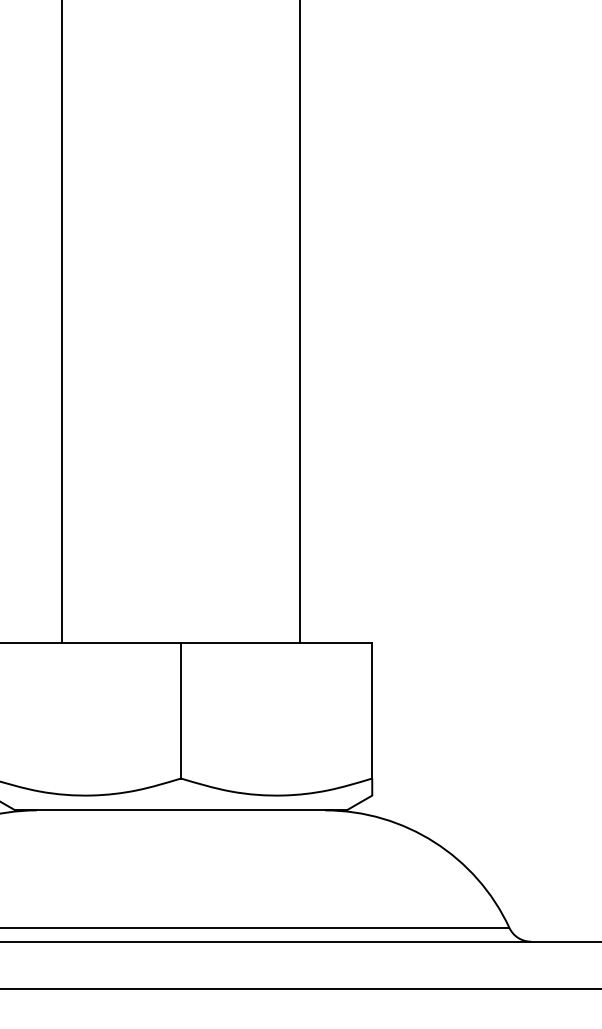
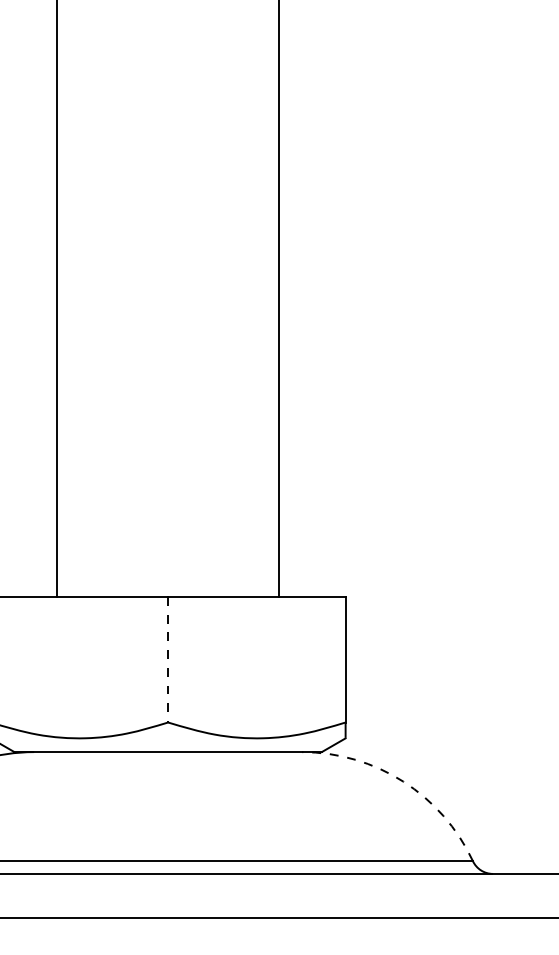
line: (181, 710) -> (168, 659), solid -> dashed
arc: (434, 842) -> (403, 781), solid -> dashed

